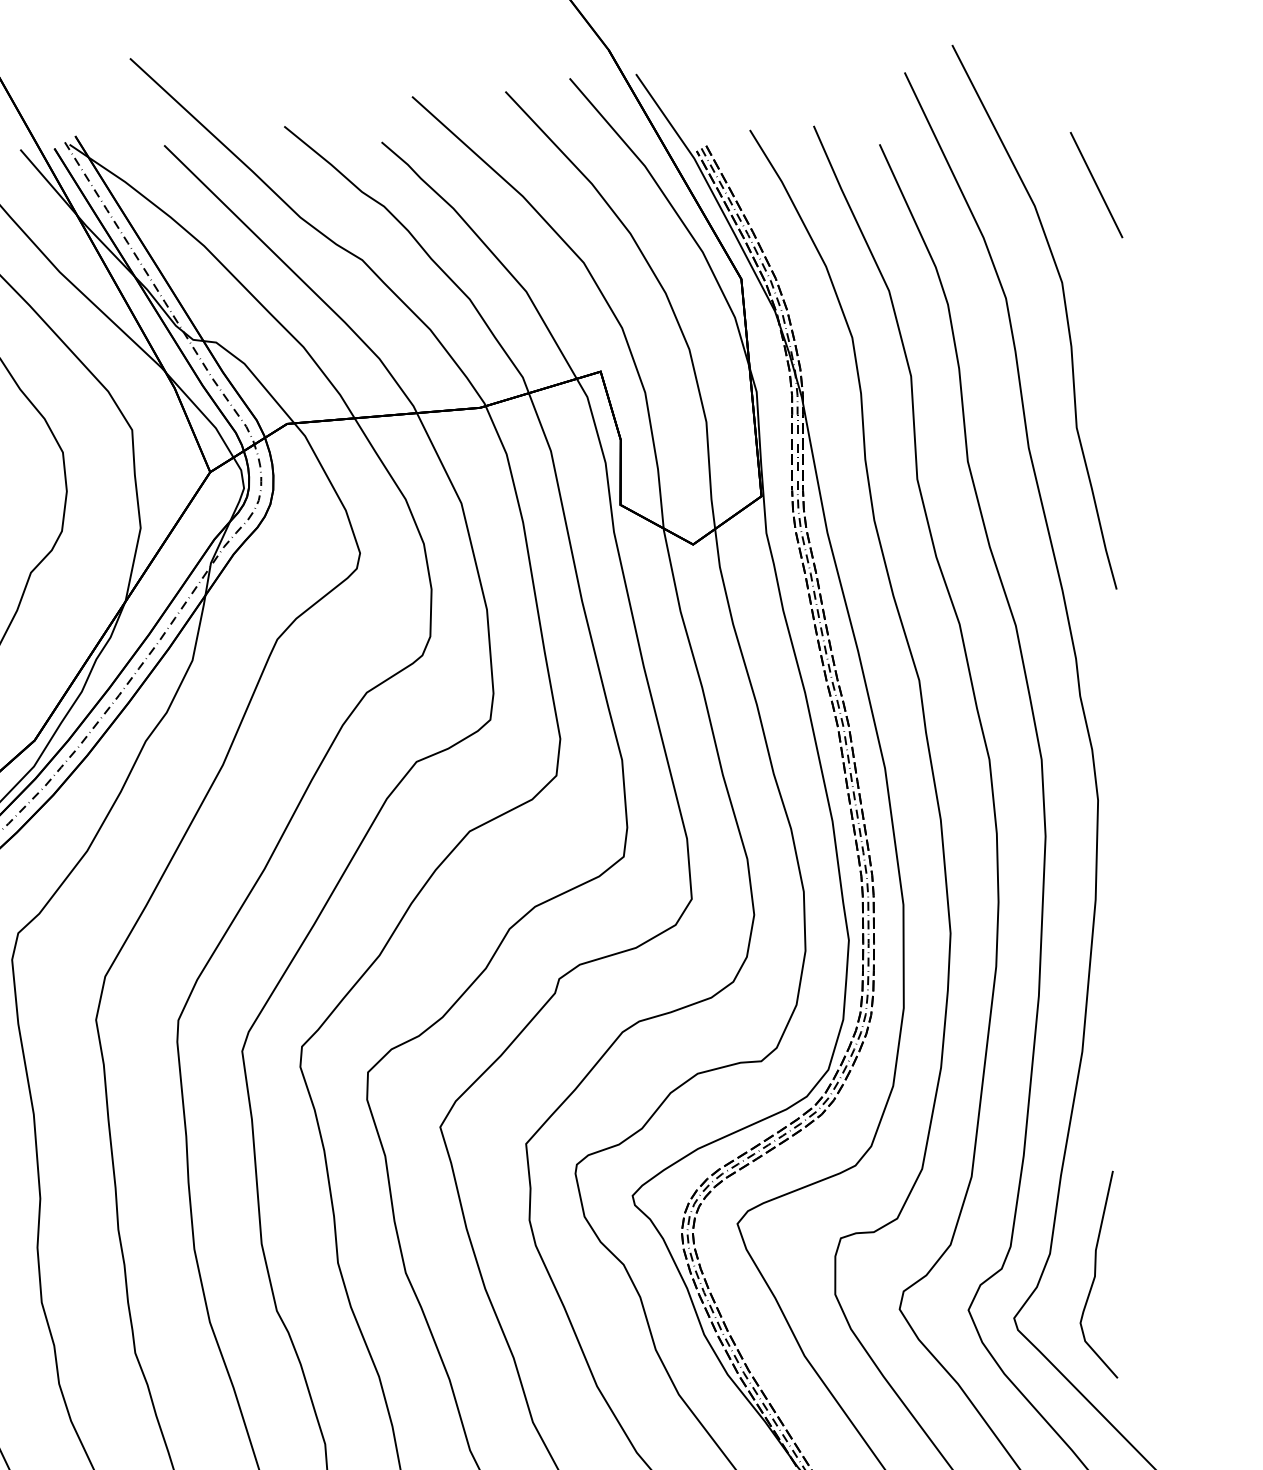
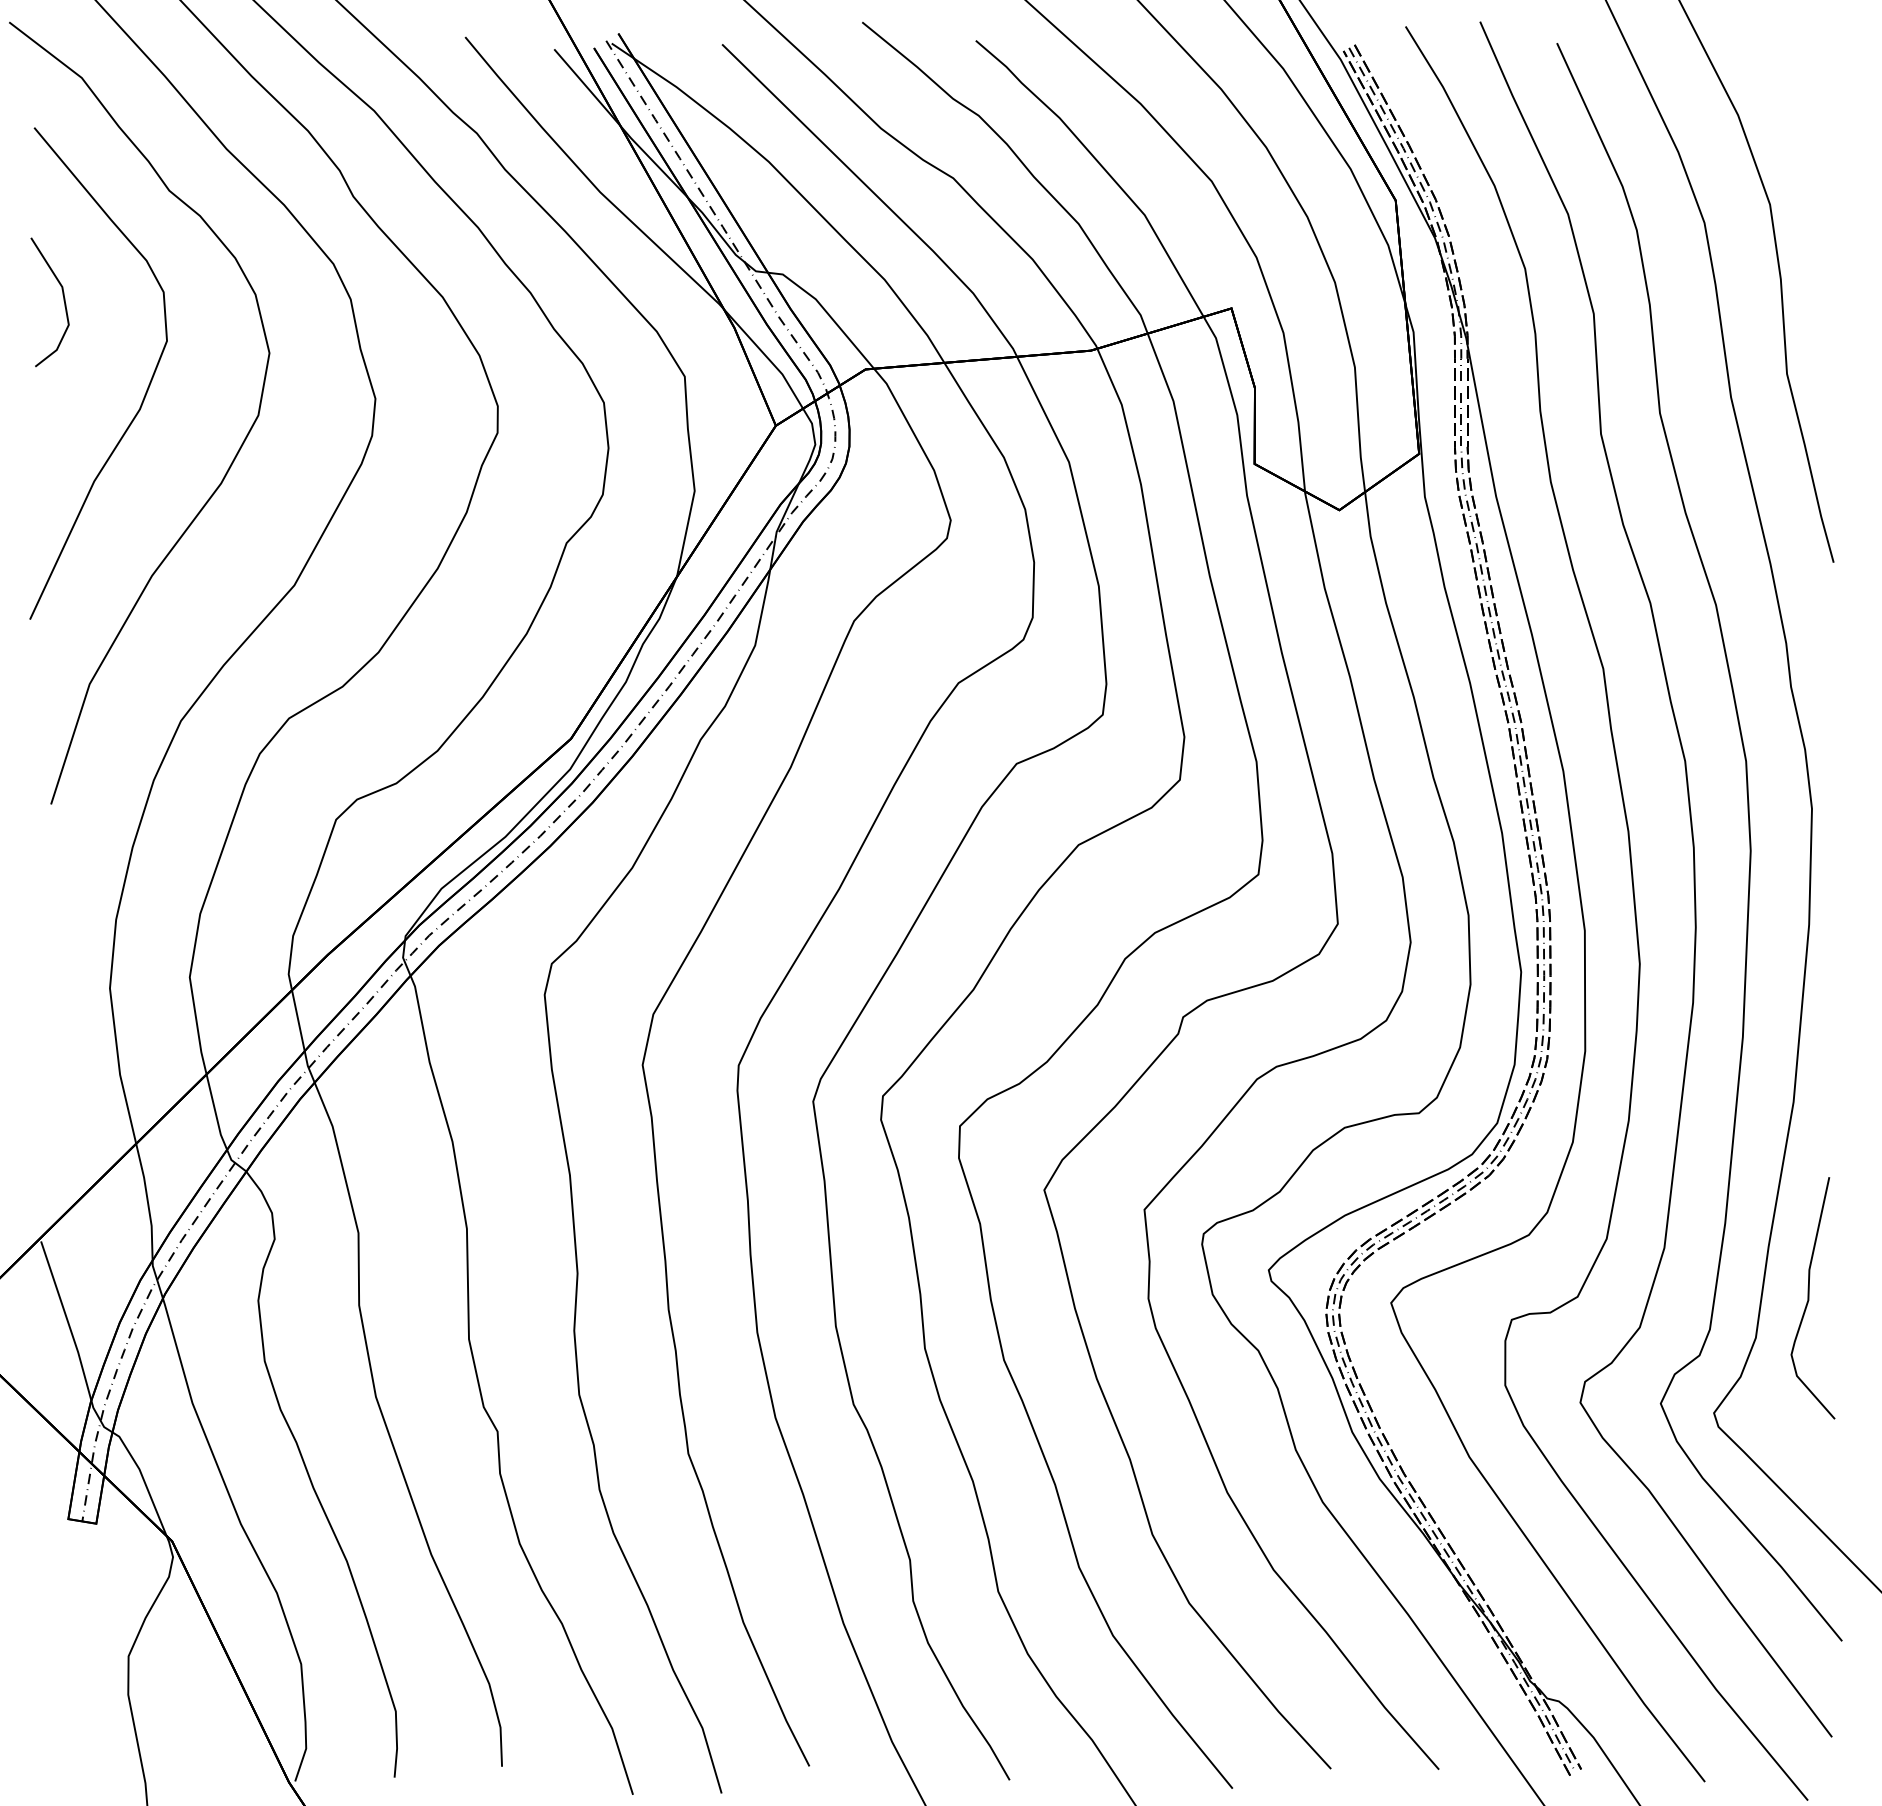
line: (1096, 184) -> (1810, 90), removed
curve: (1095, 1274) -> (1809, 1298), moved

